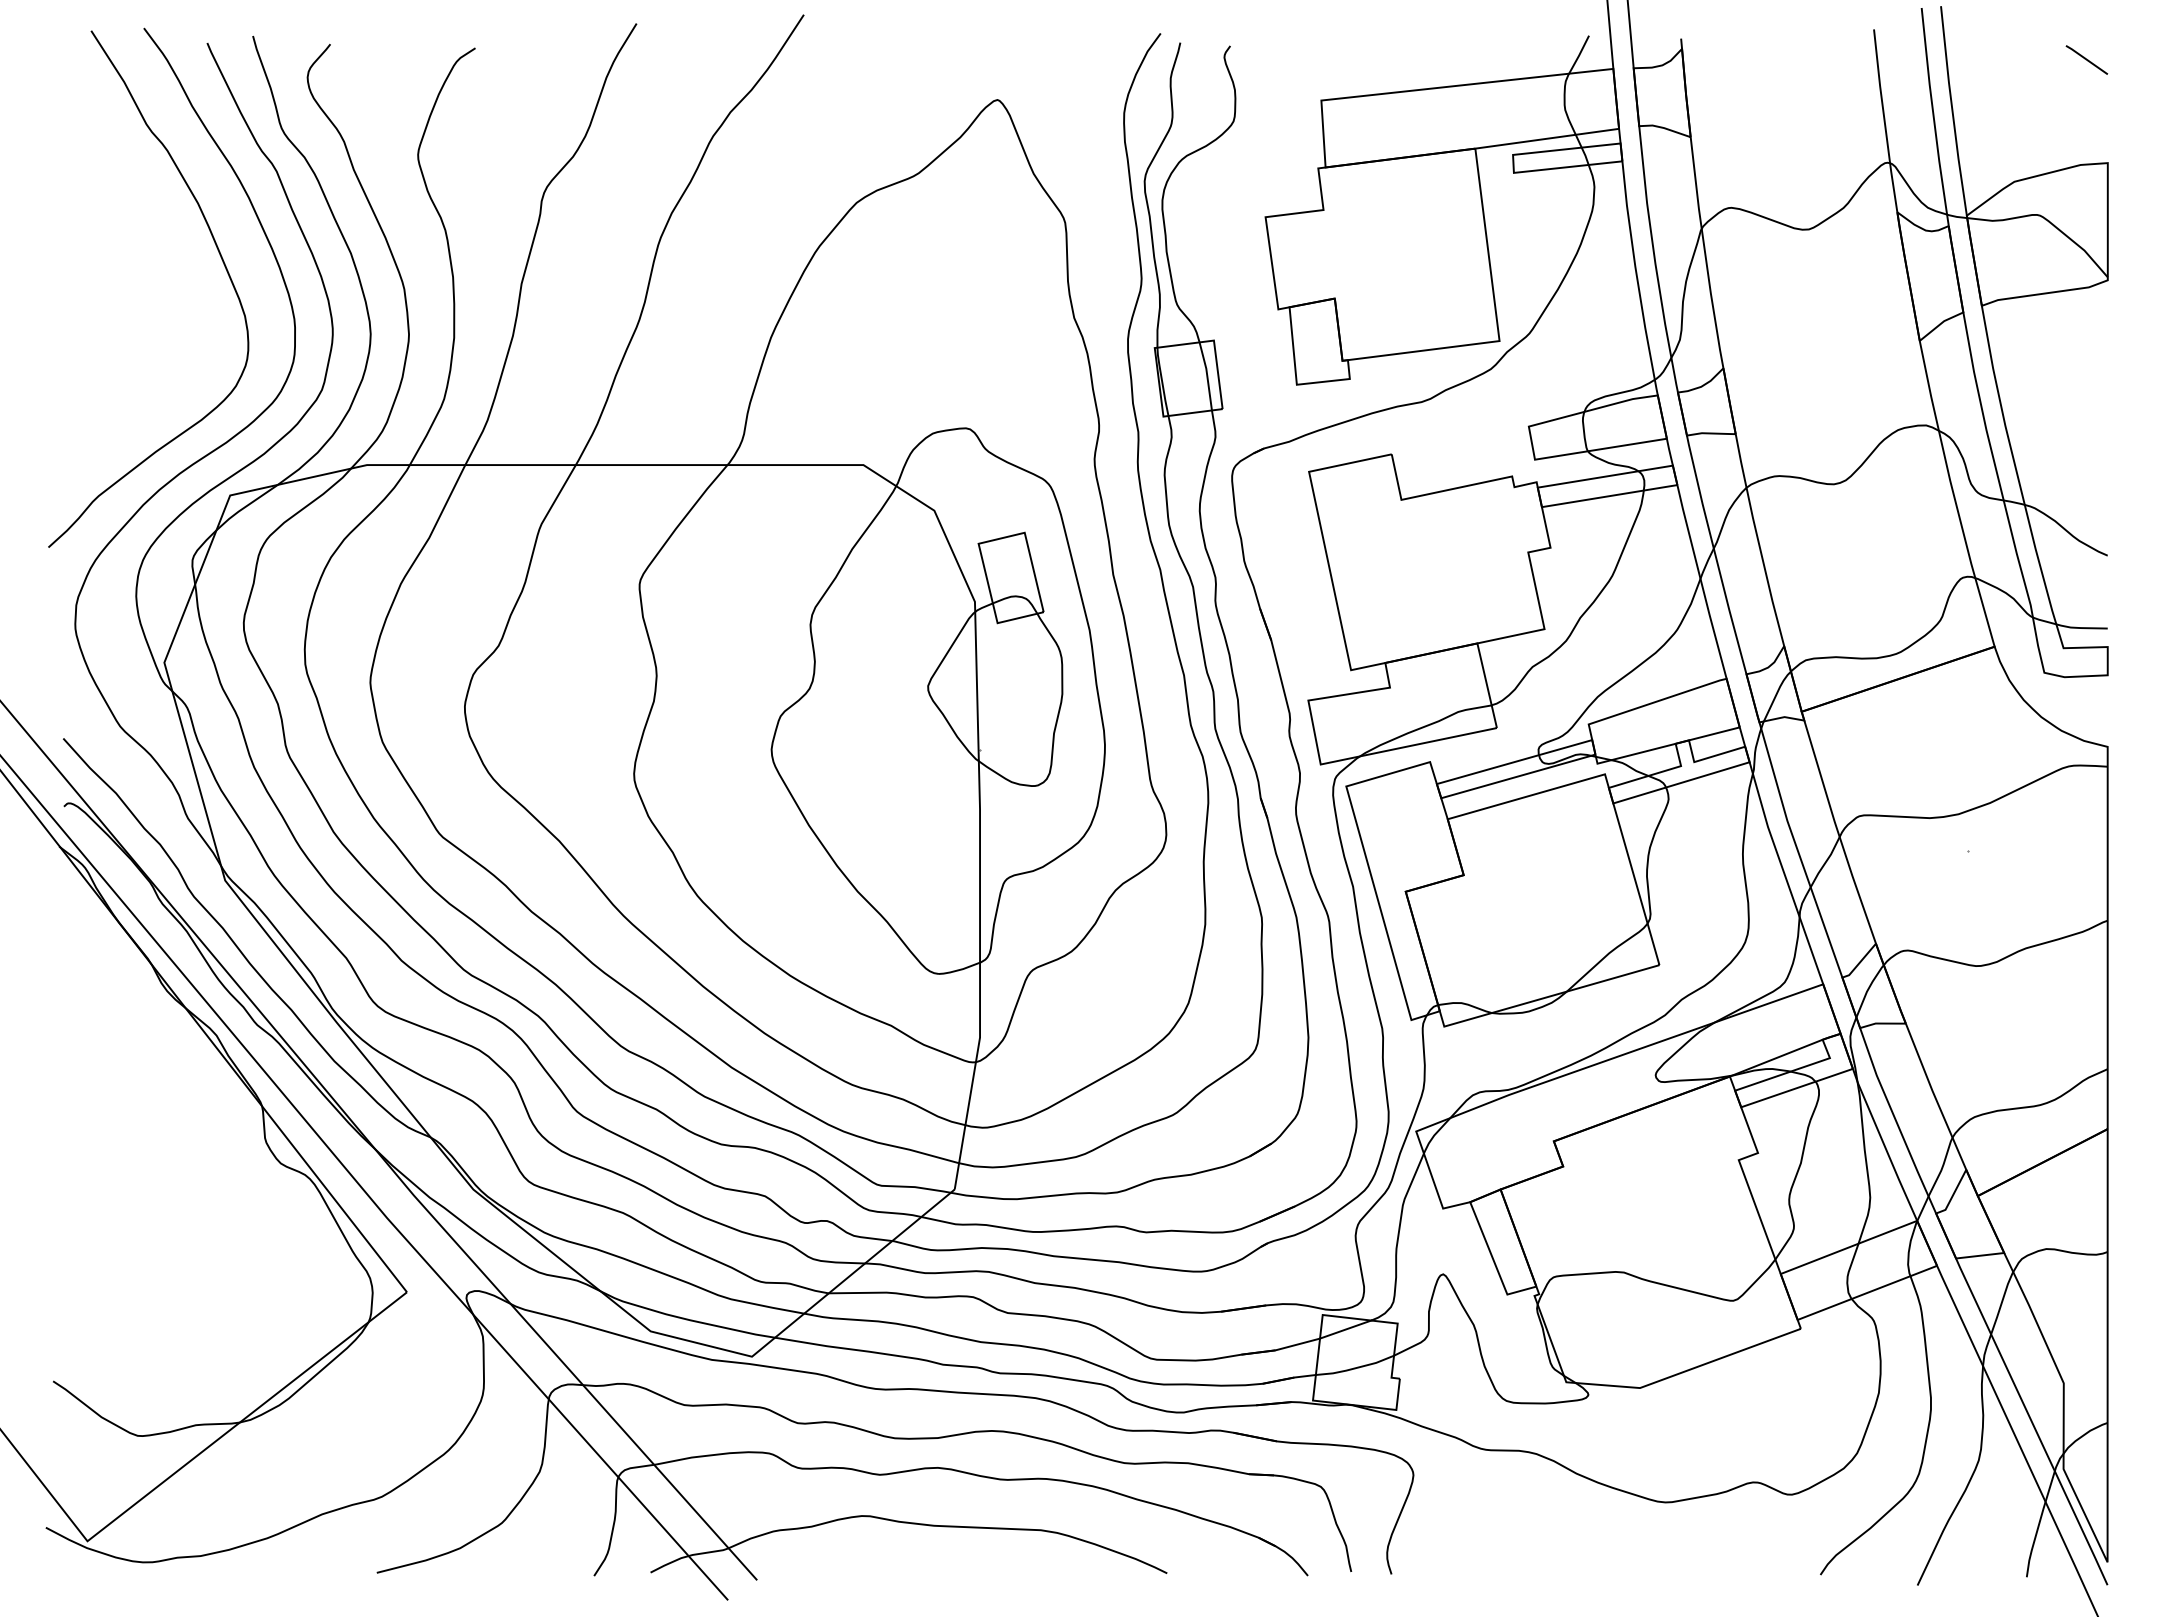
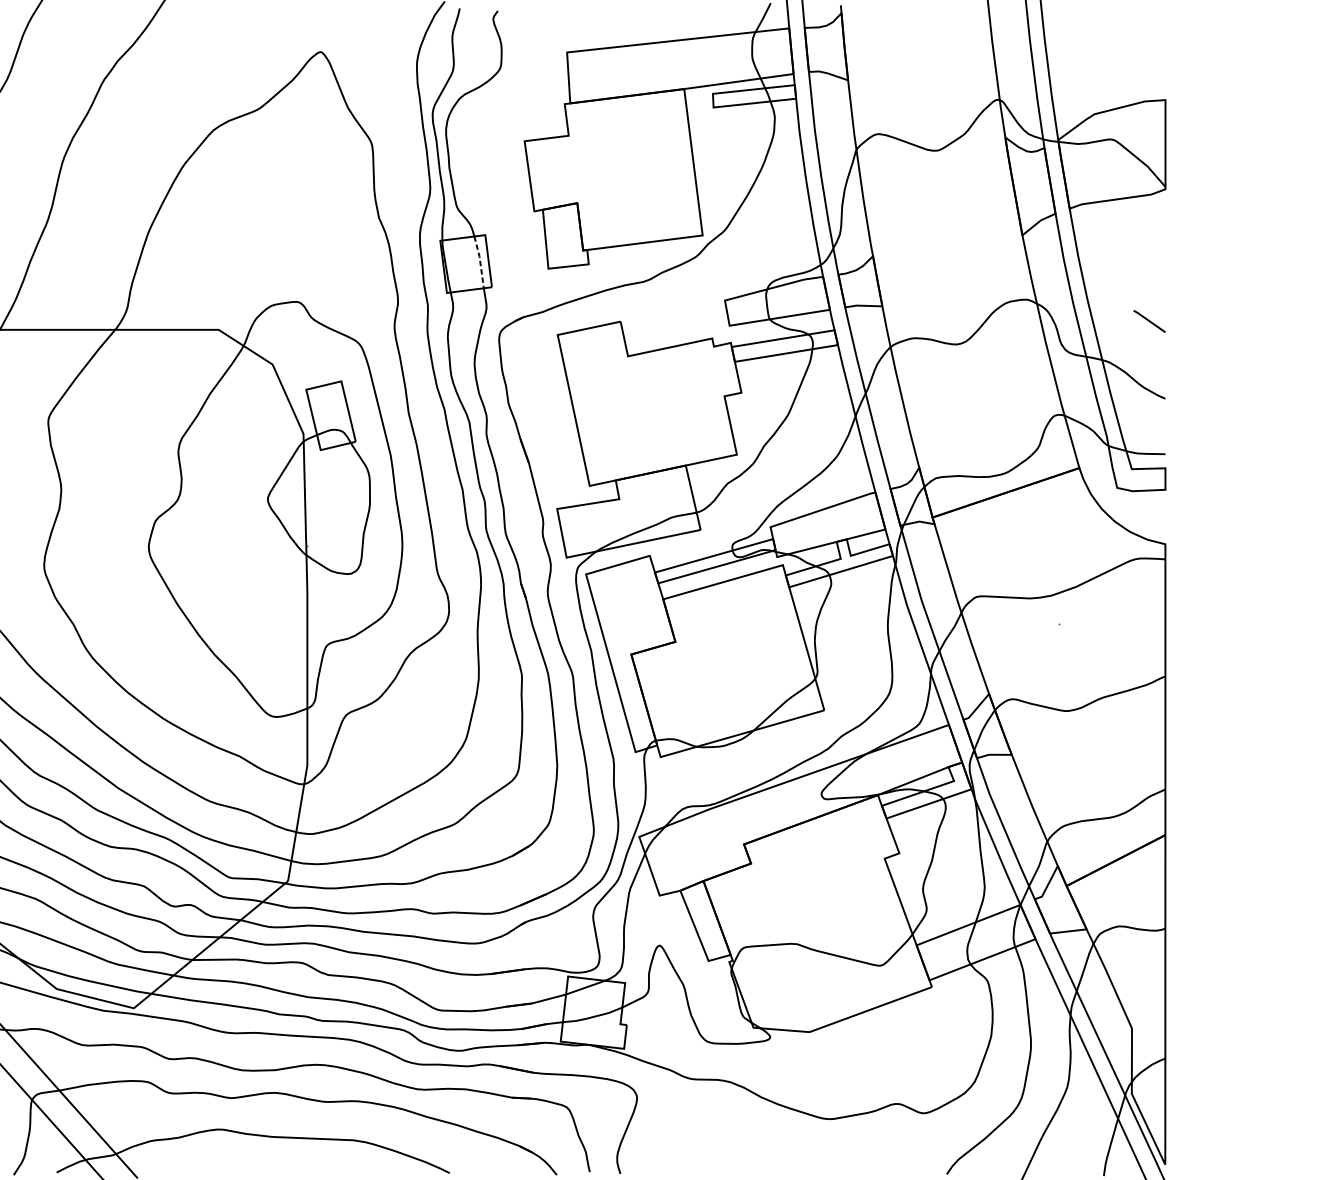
line: (2086, 59) -> (1149, 321), moved
line: (1207, 375) -> (480, 261), solid -> dashed

